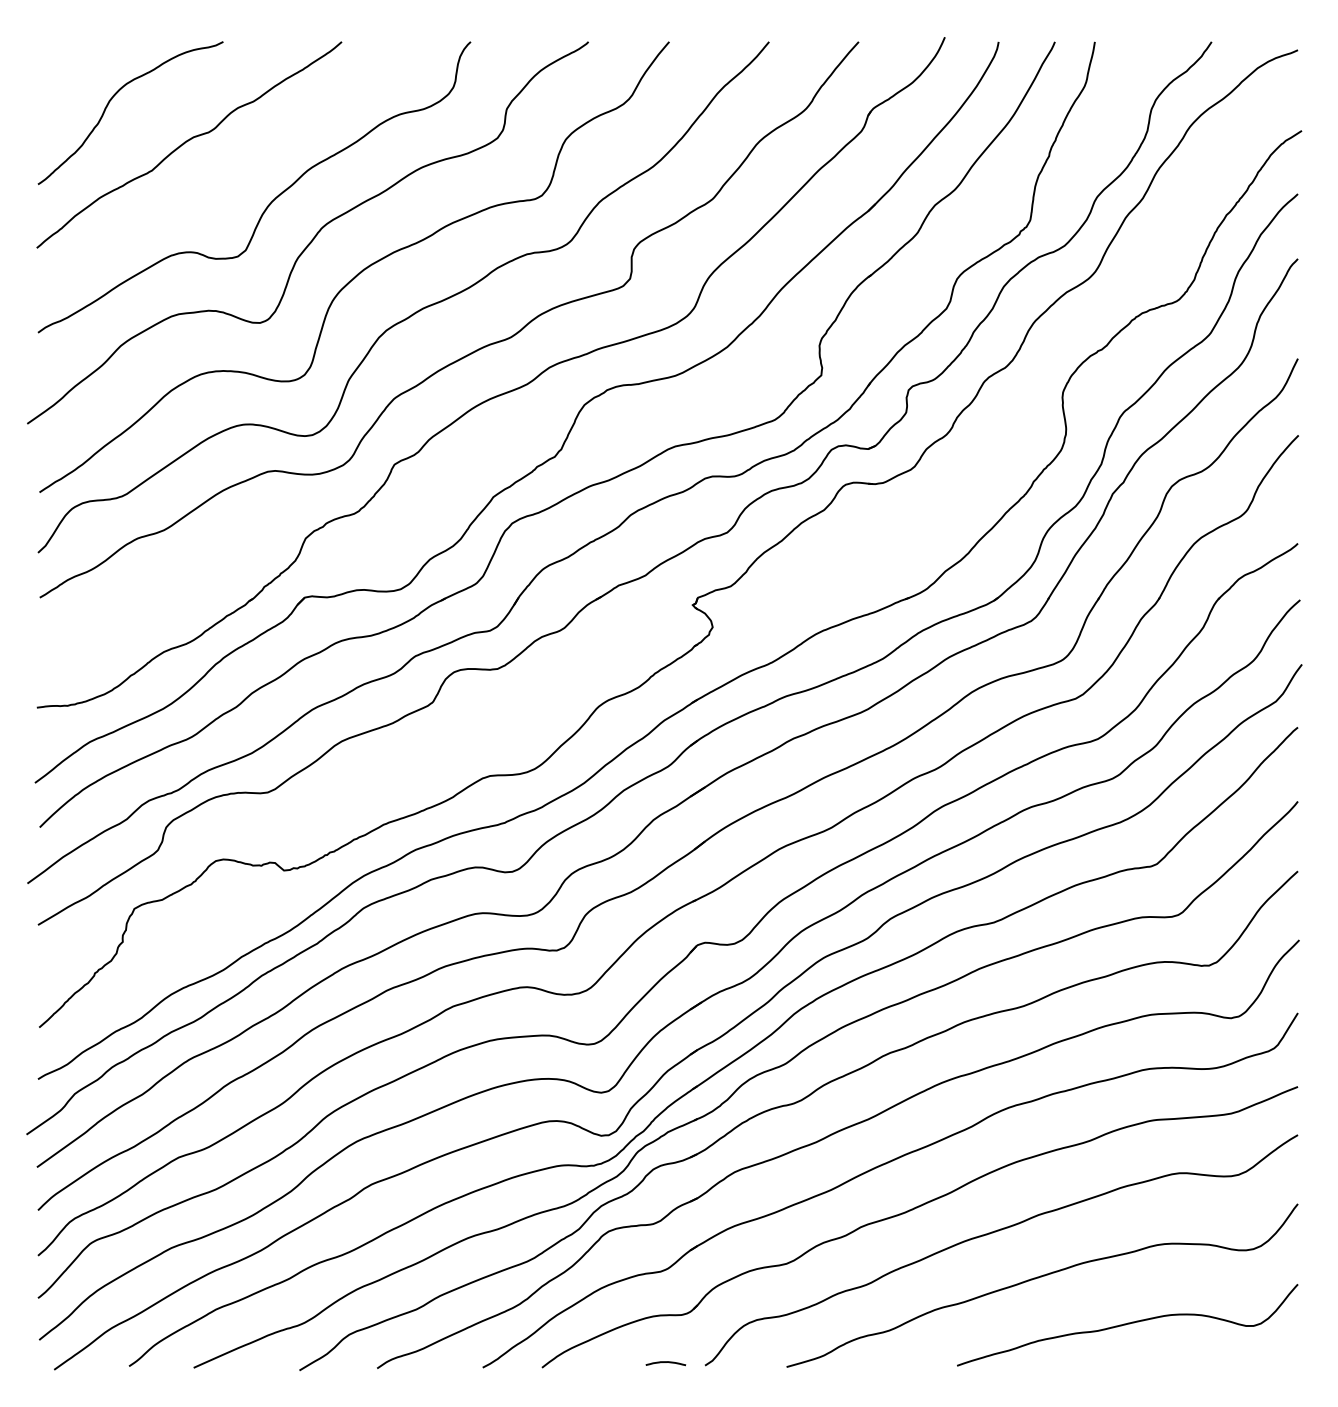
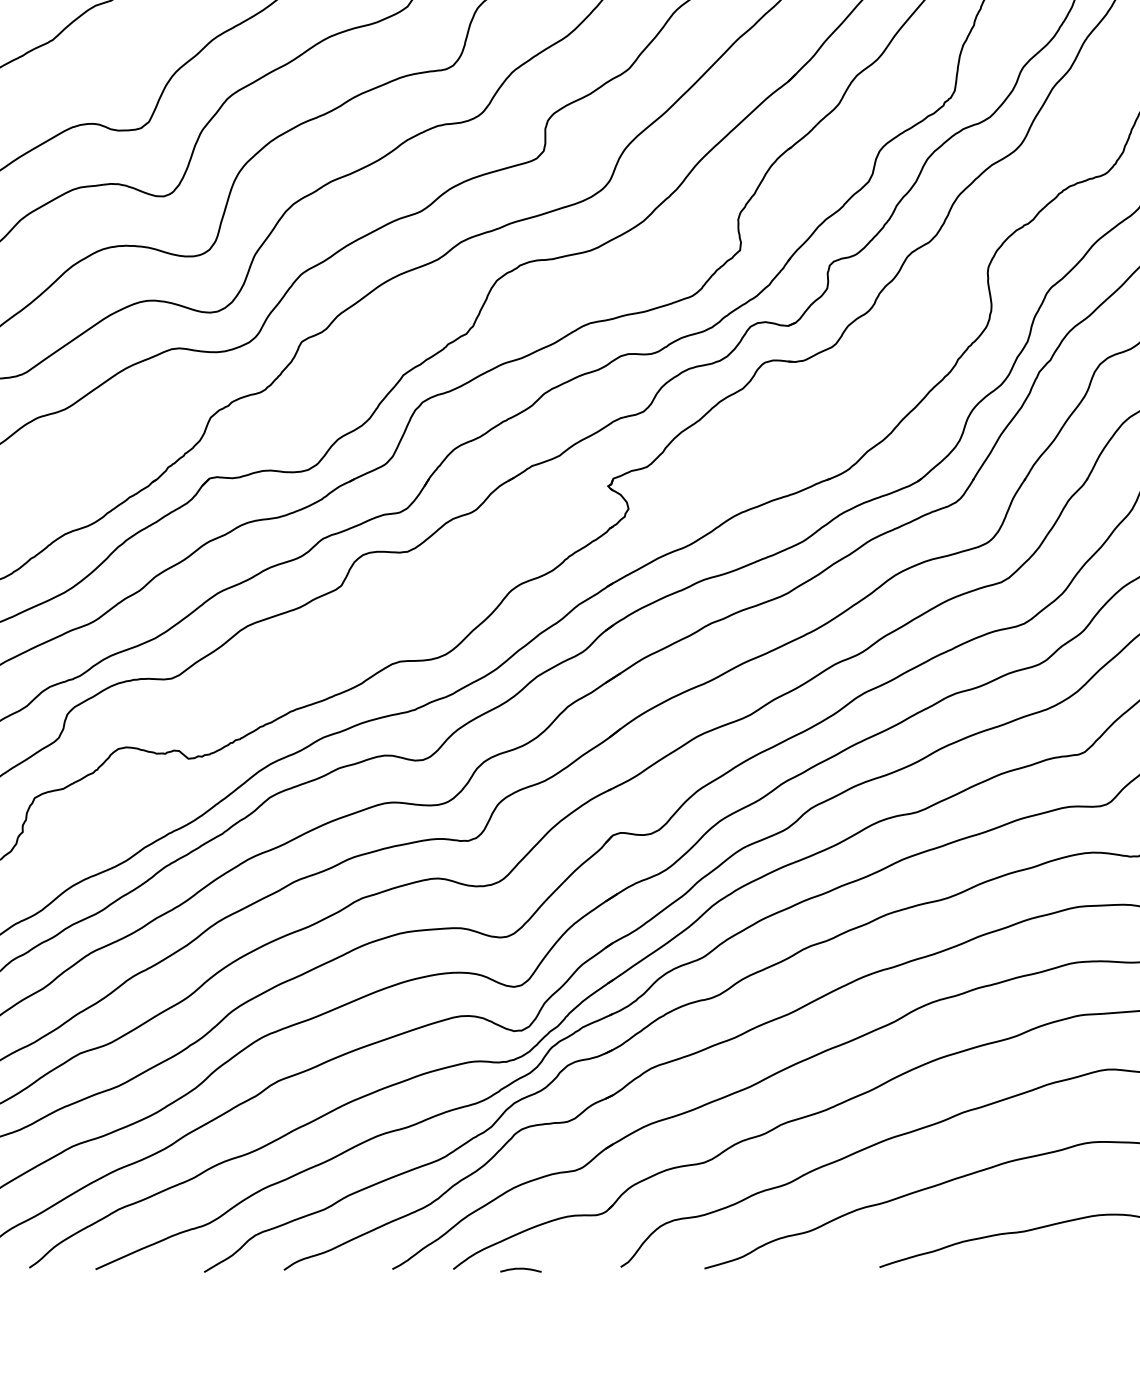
curve: (665, 1362) -> (520, 1269), moved

